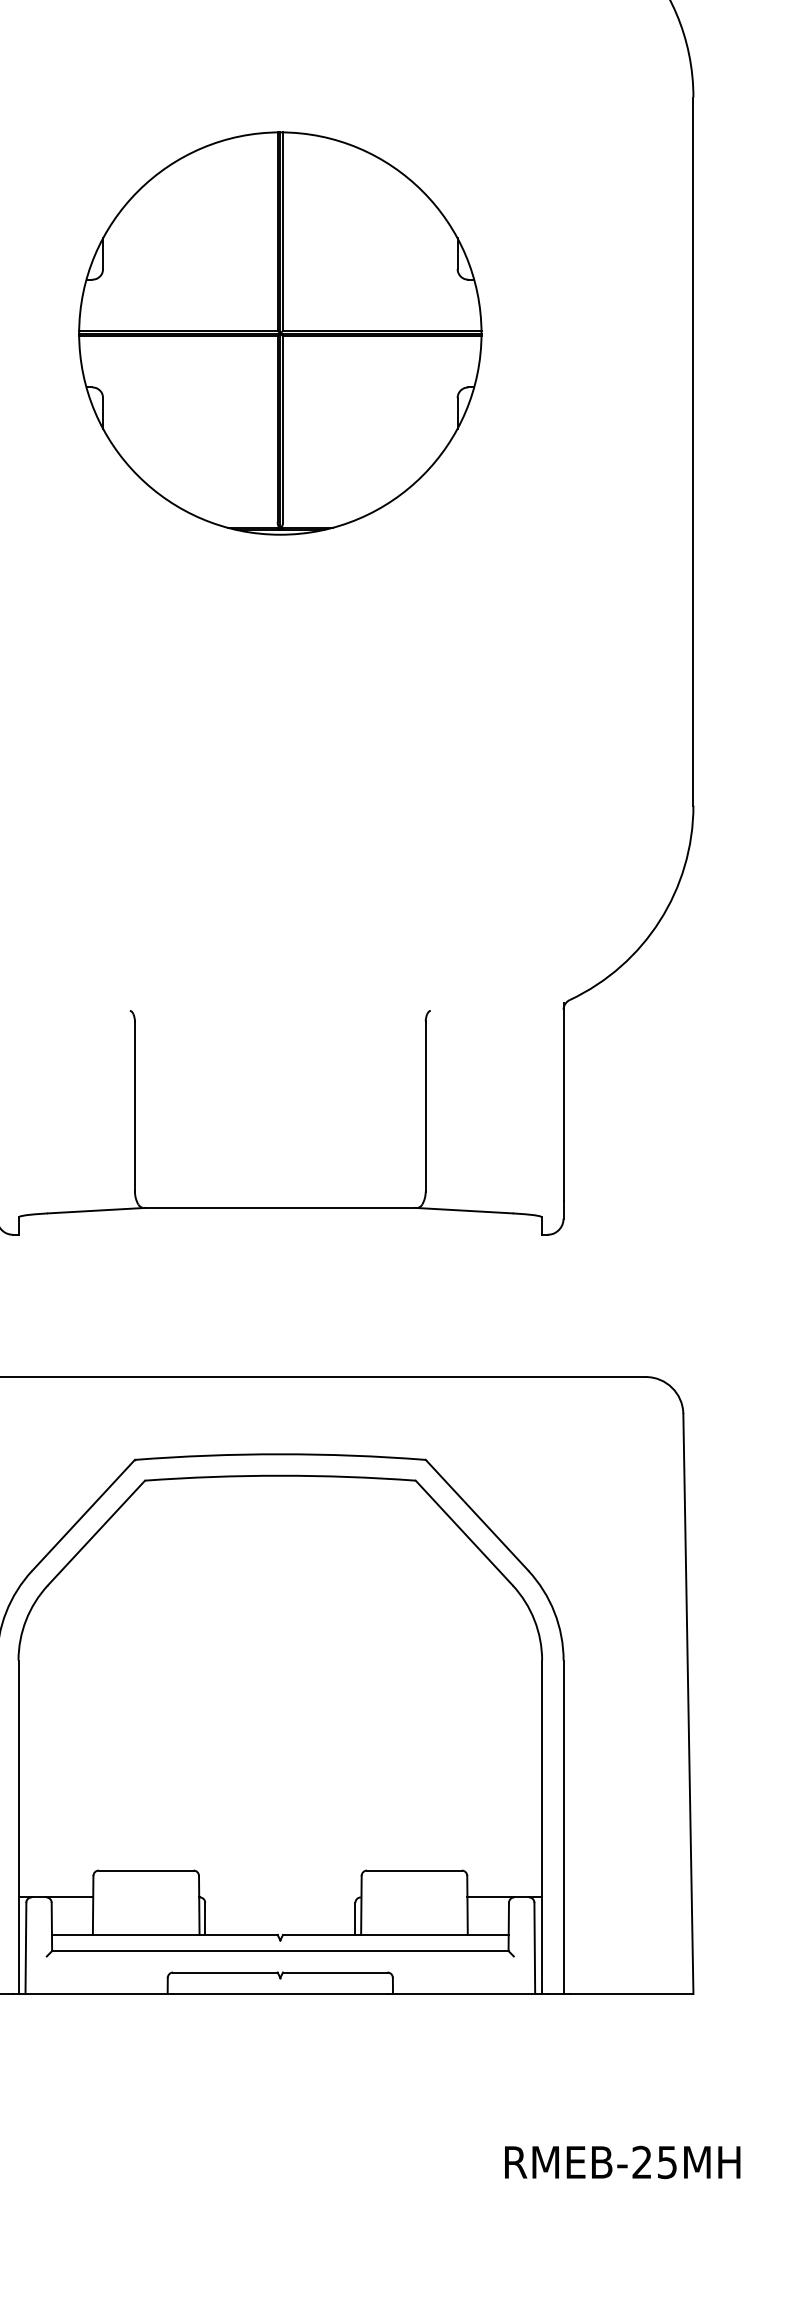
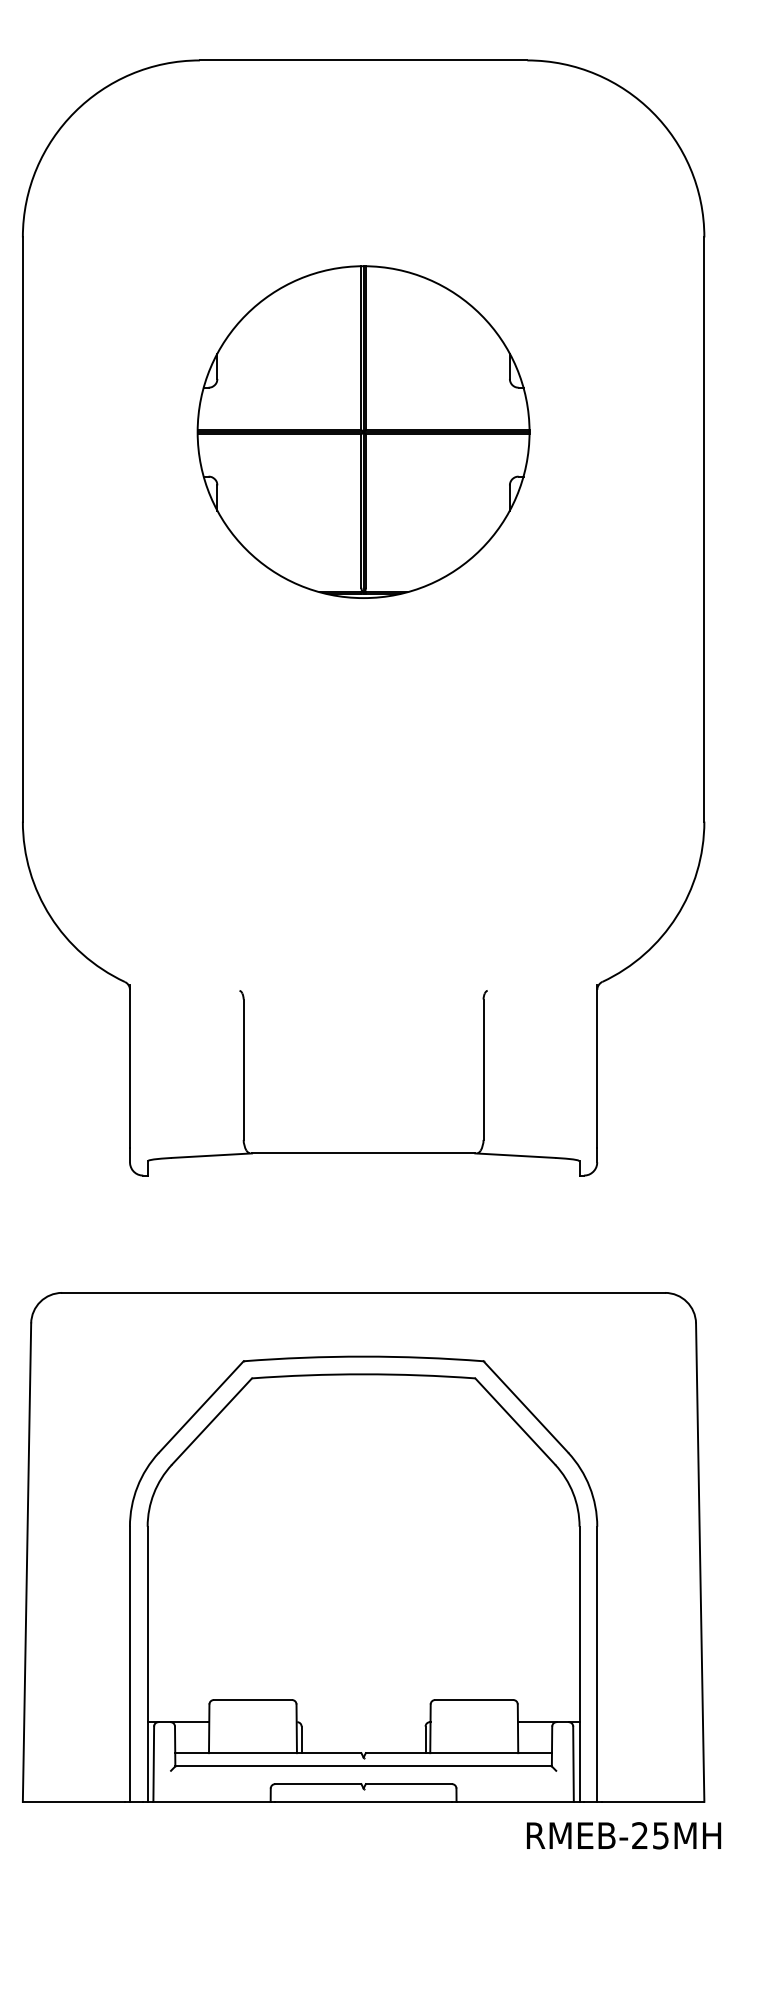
text: (623, 2162) -> (624, 1835), moved

